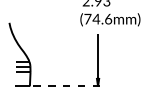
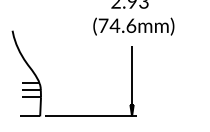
text: (110, 19) -> (133, 26), moved
line: (67, 86) -> (90, 116), dashed -> solid

